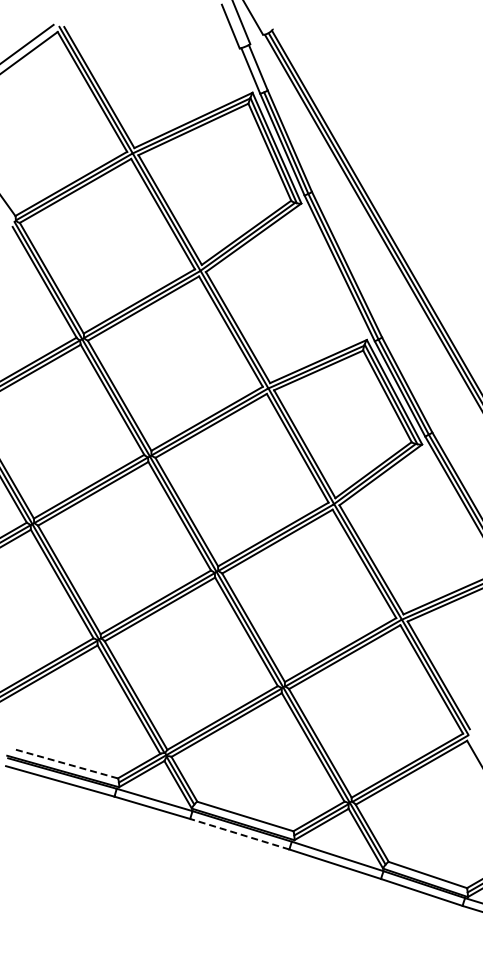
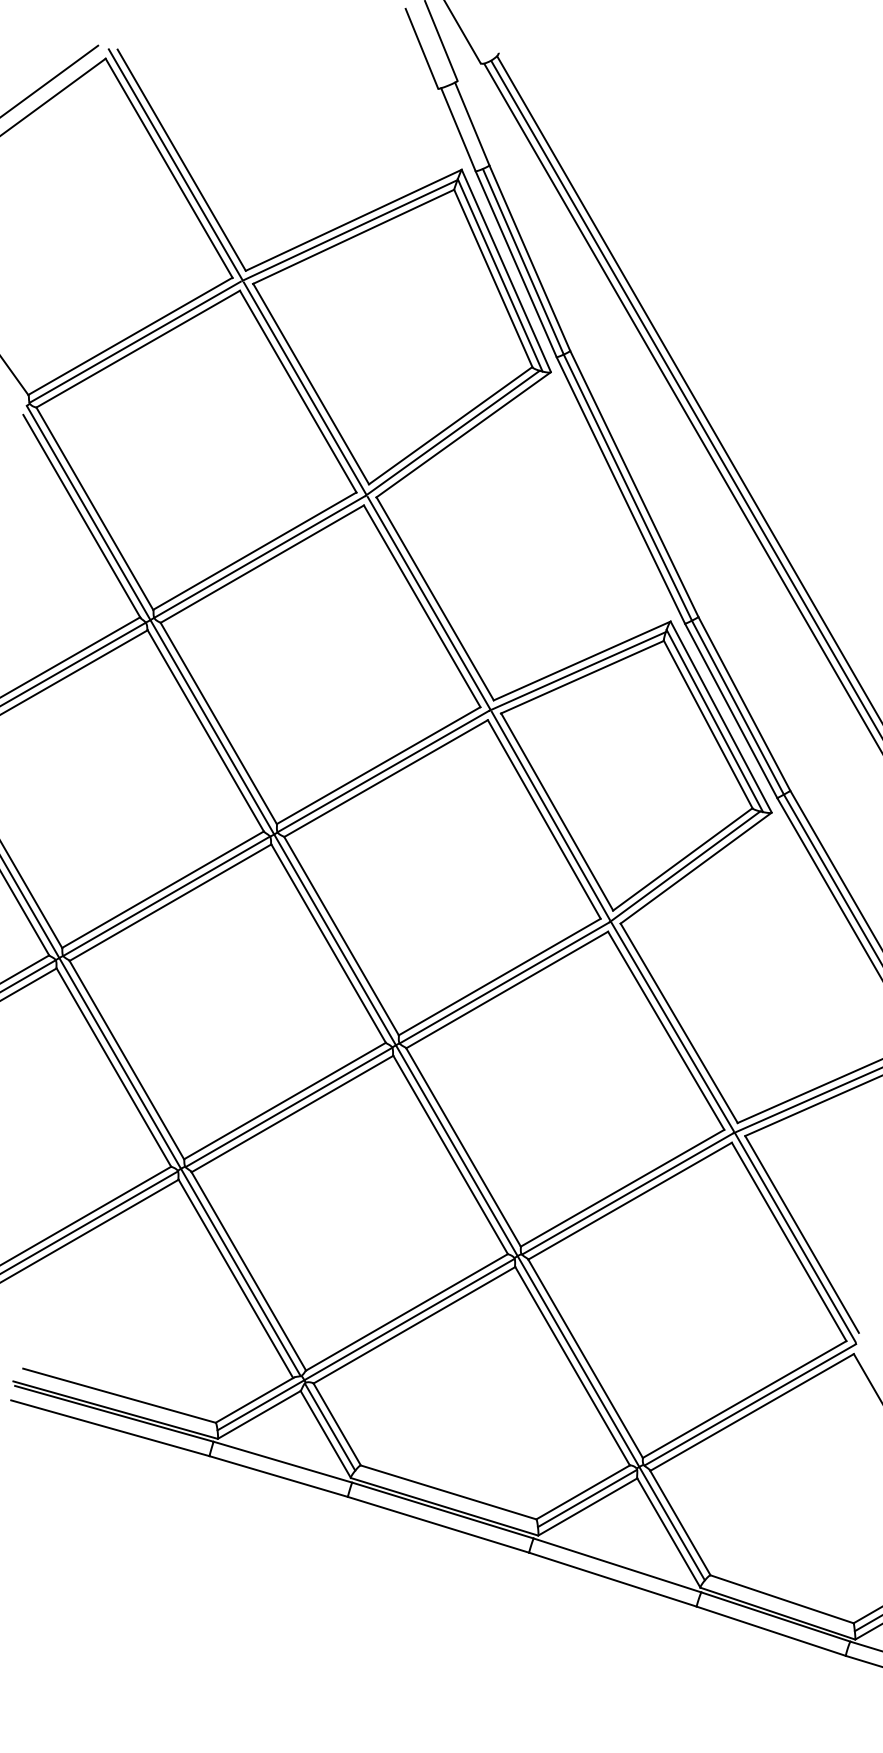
line: (65, 763) -> (119, 1395), dashed -> solid
line: (239, 834) -> (437, 1525), dashed -> solid

